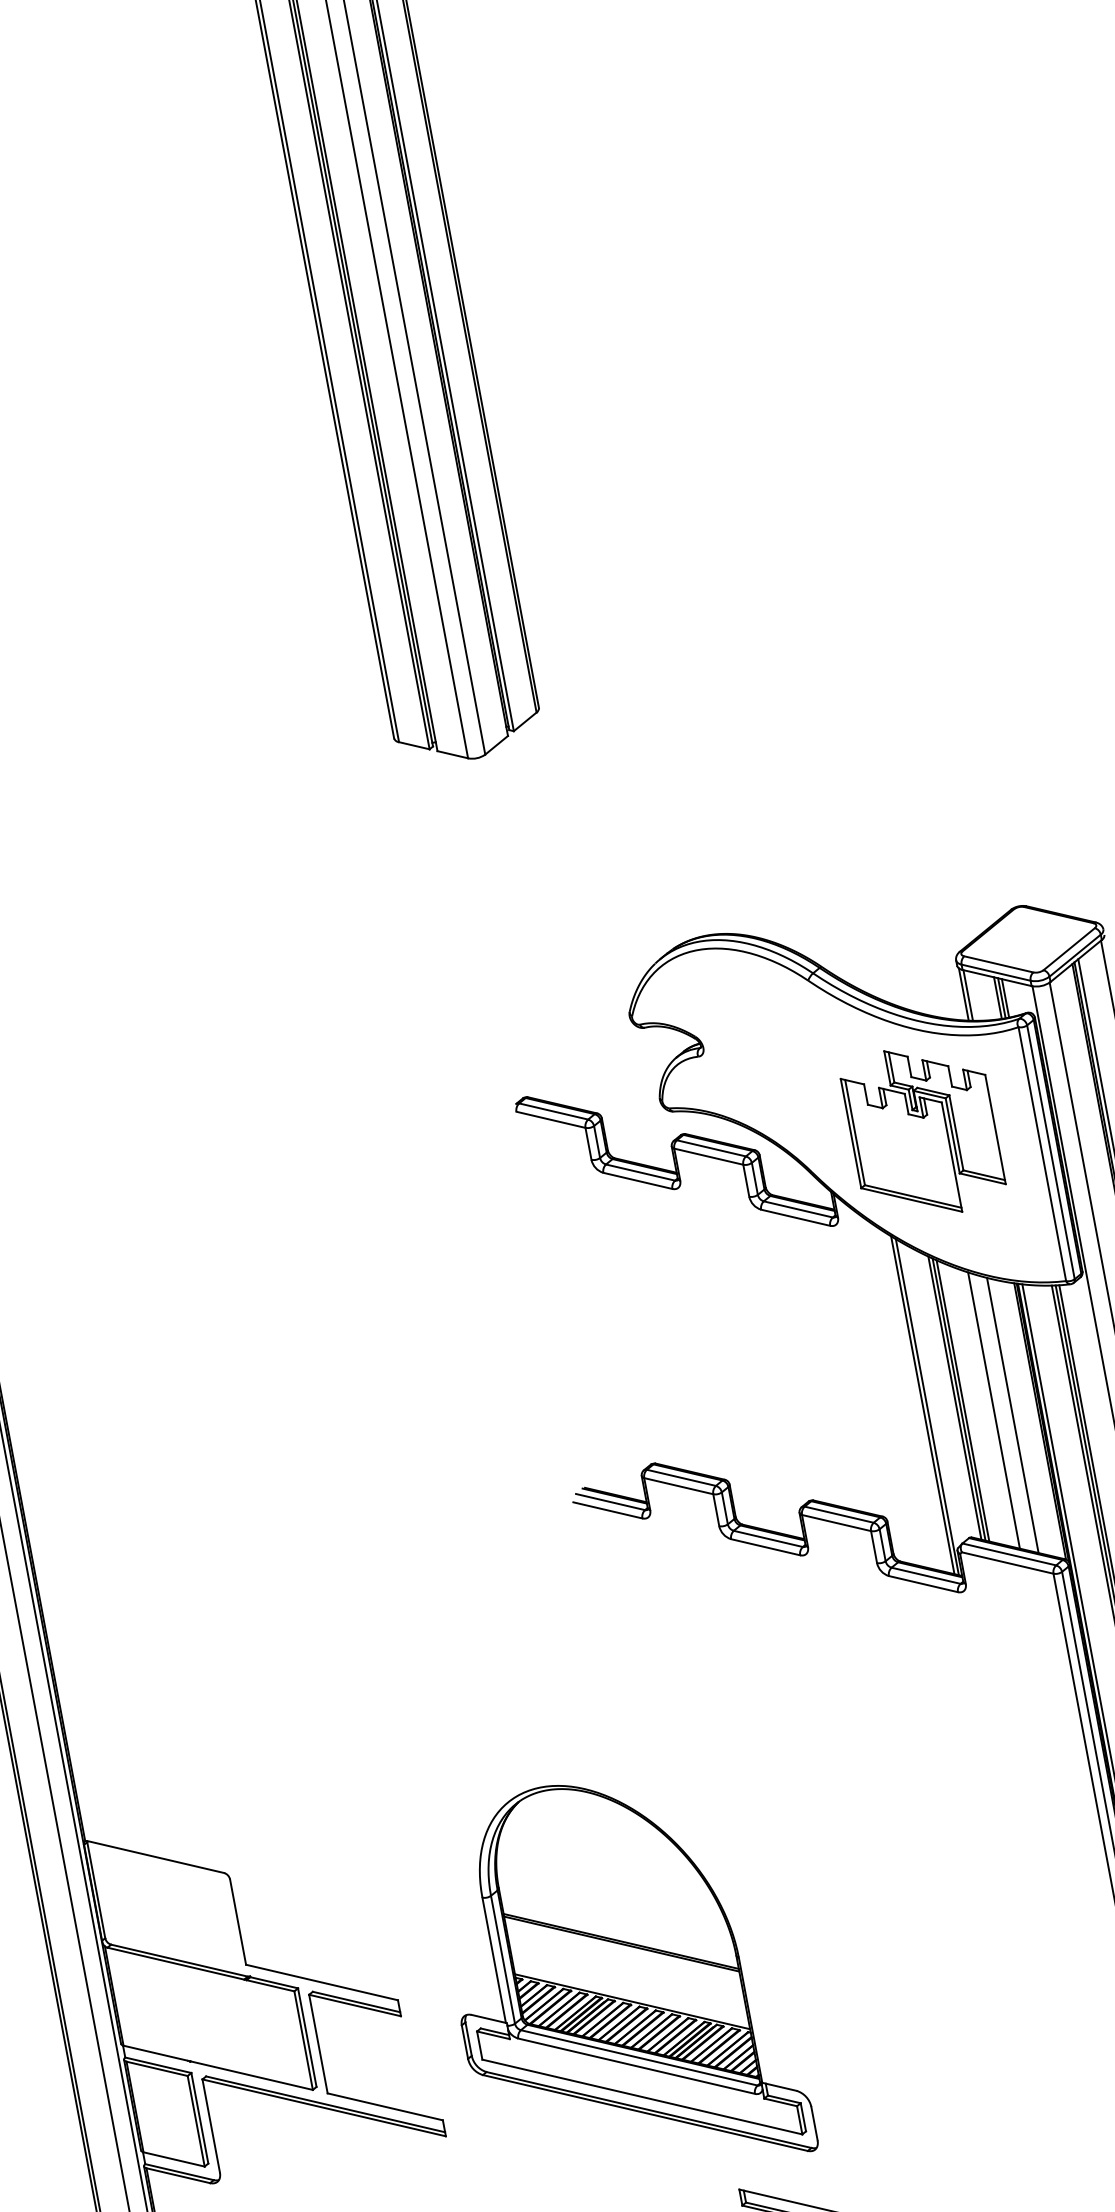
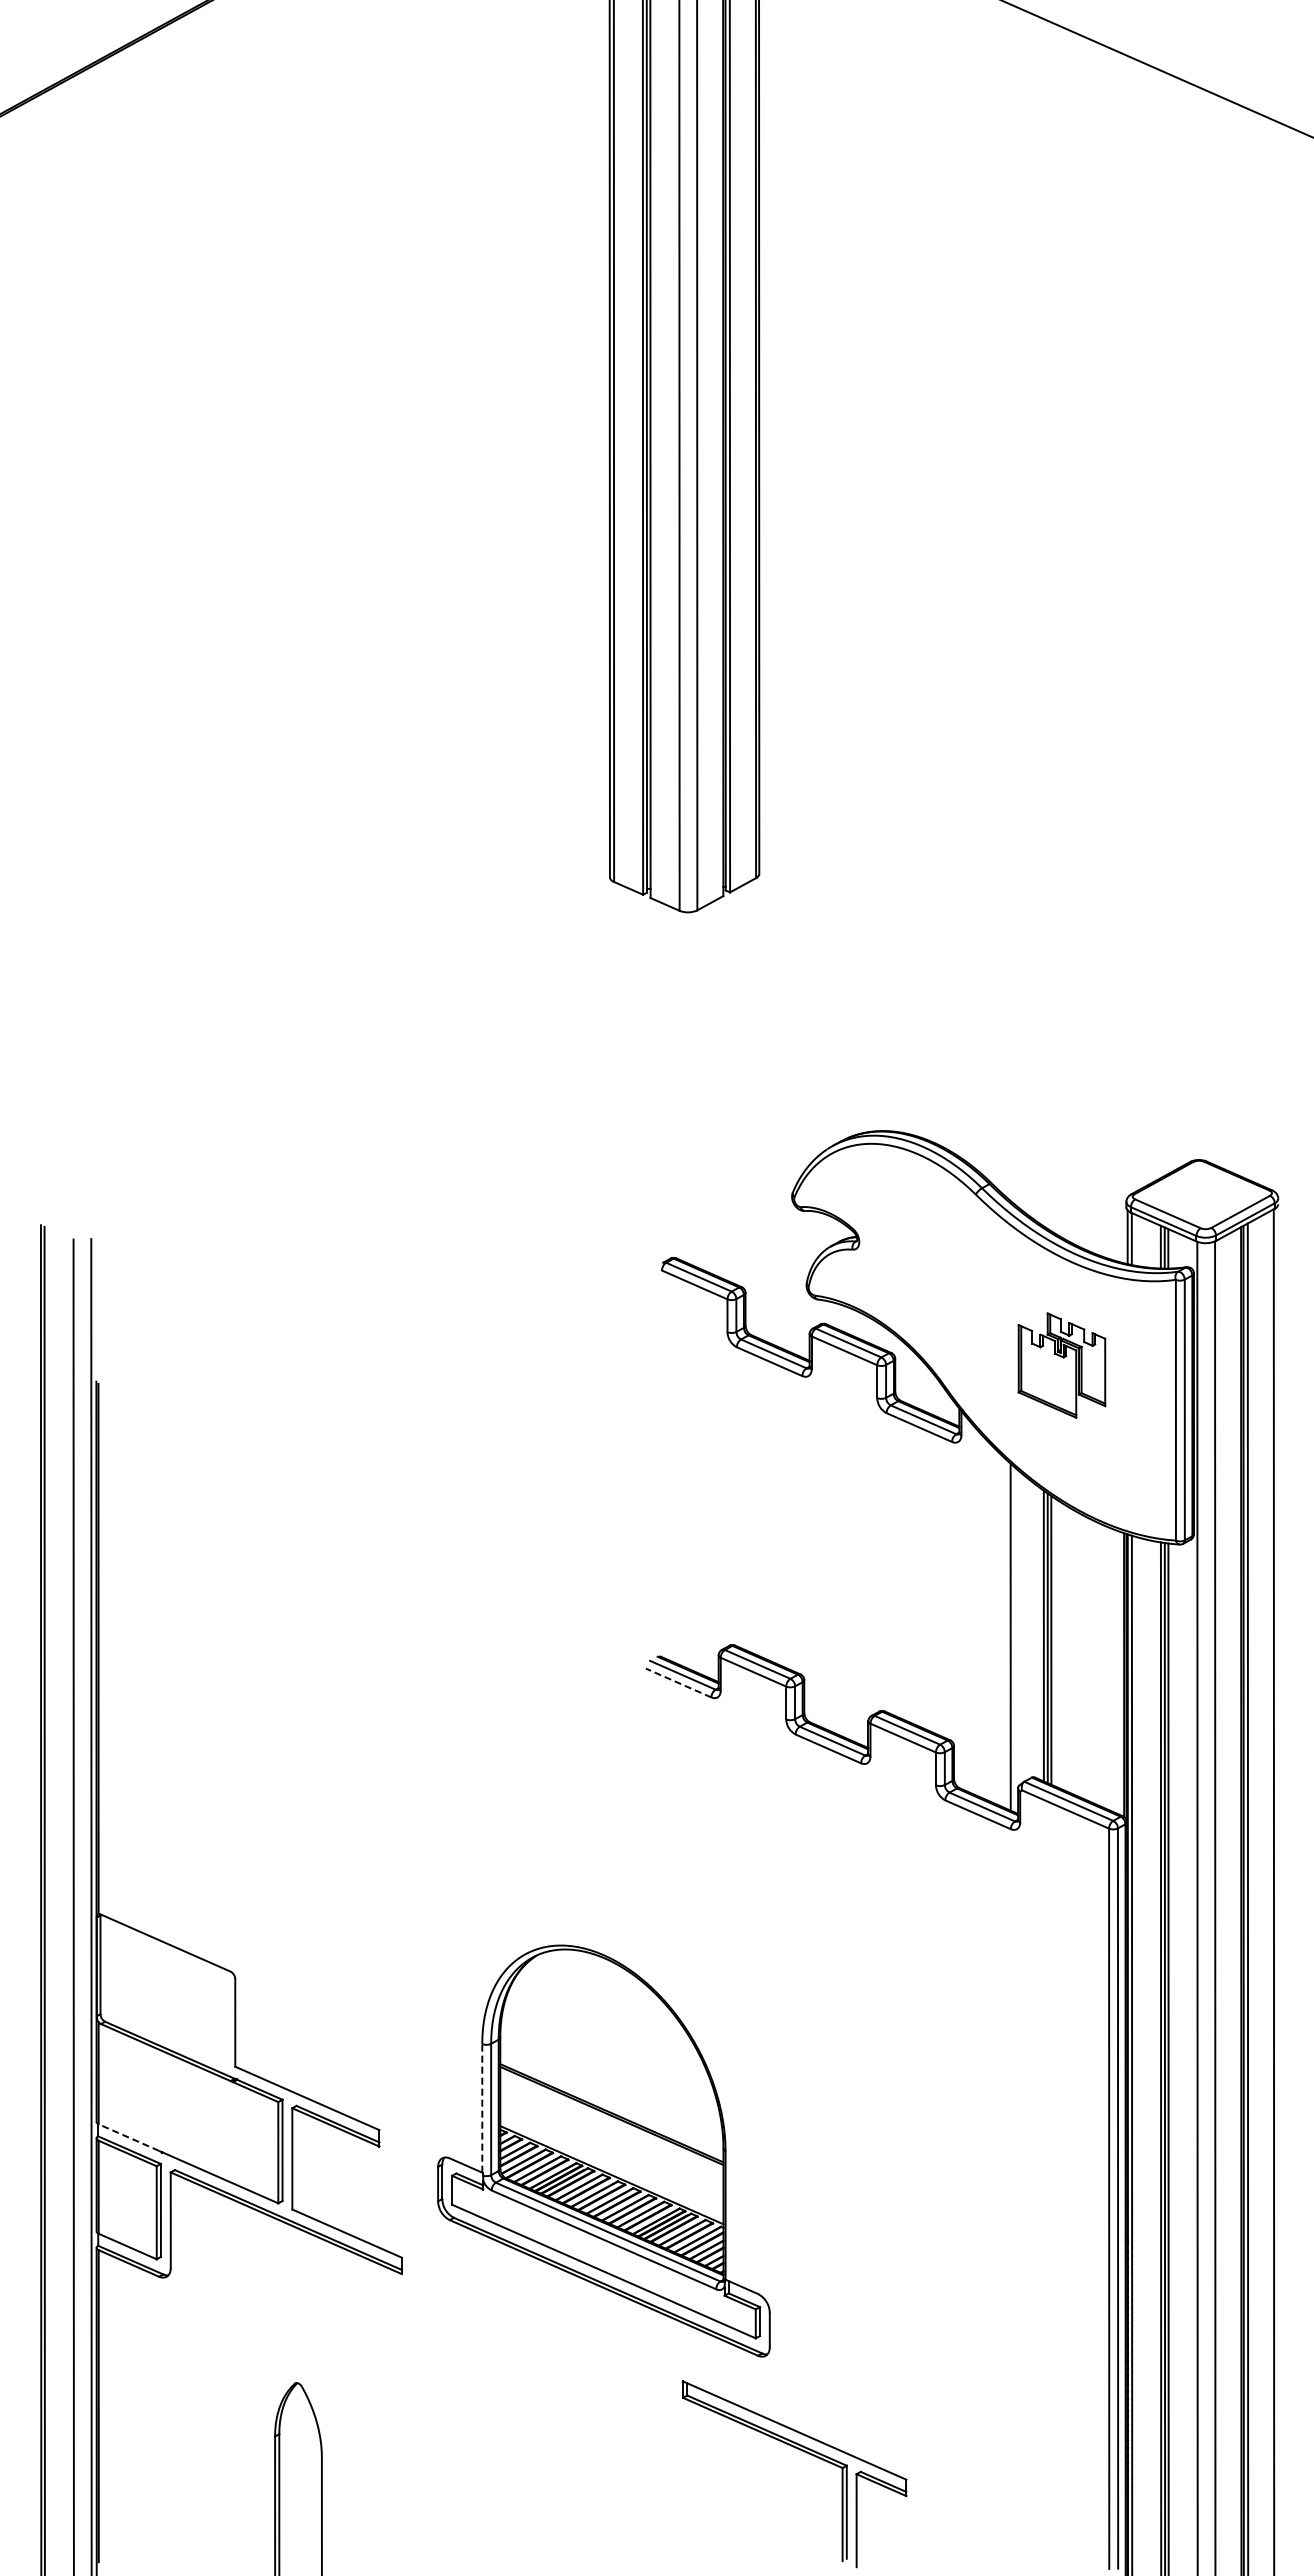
part: (922, 1131) -> (1061, 1365), size x0.6
line: (926, 1406) -> (1014, 1639), removed
line: (994, 1410) -> (1080, 1655), removed
line: (1013, 1414) -> (1098, 1663), removed
line: (607, 1510) -> (678, 1683), solid -> dashed
line: (494, 1959) -> (482, 2107), solid -> dashed
line: (154, 2053) -> (128, 2137), solid -> dashed

